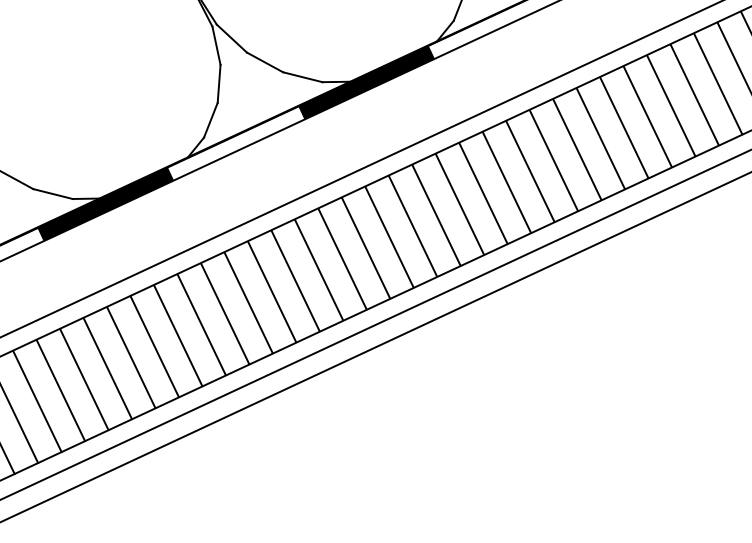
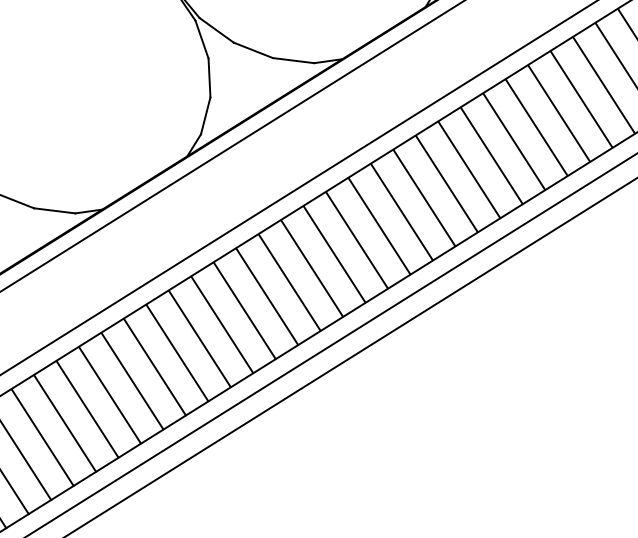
fill: (366, 82) -> (358, 57), removed
fill: (105, 204) -> (109, 214), removed

